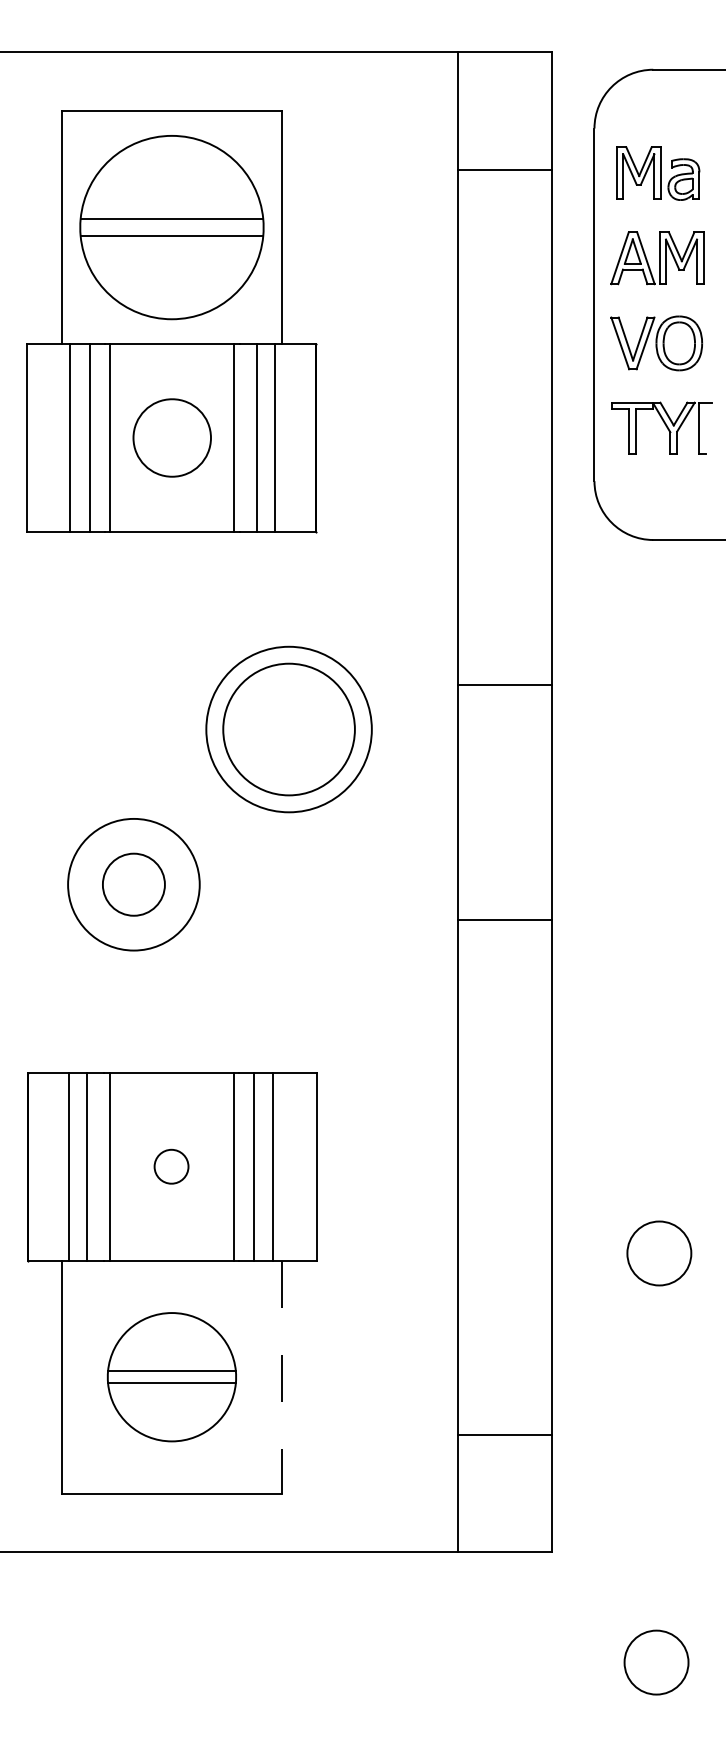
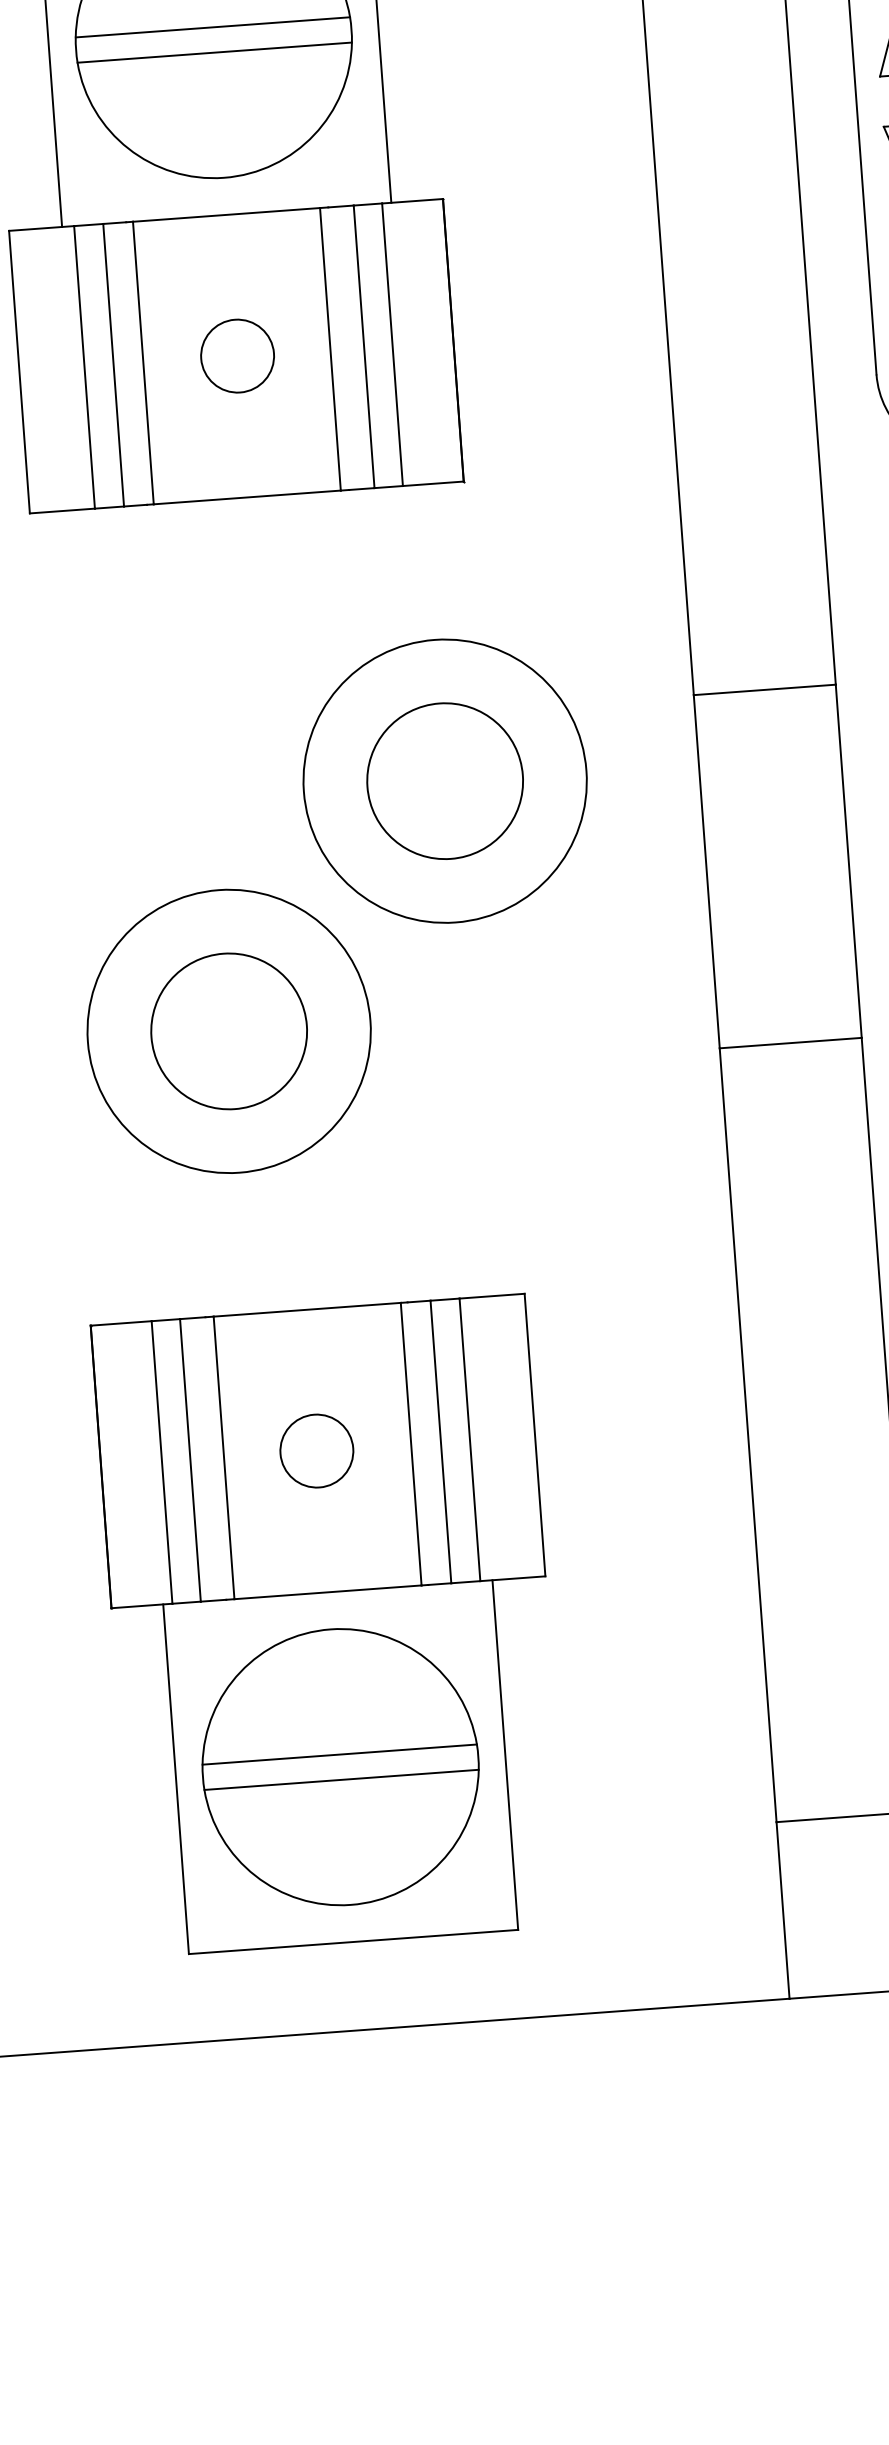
part: (172, 437) -> (237, 355), size x0.62
circle: (288, 729) -> (444, 781), size x0.62
circle: (289, 729) -> (445, 781), size x1.43
circle: (133, 884) -> (228, 1031), size x1.43
circle: (133, 884) -> (228, 1031), size x1.67
part: (171, 1166) -> (316, 1450), size x1.43
part: (171, 1376) -> (339, 1765), size x1.43
line: (281, 1377) -> (505, 1755), dashed -> solid

